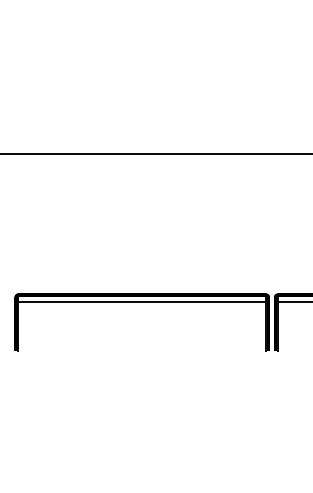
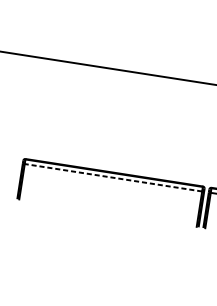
line: (142, 301) -> (113, 177), solid -> dashed

